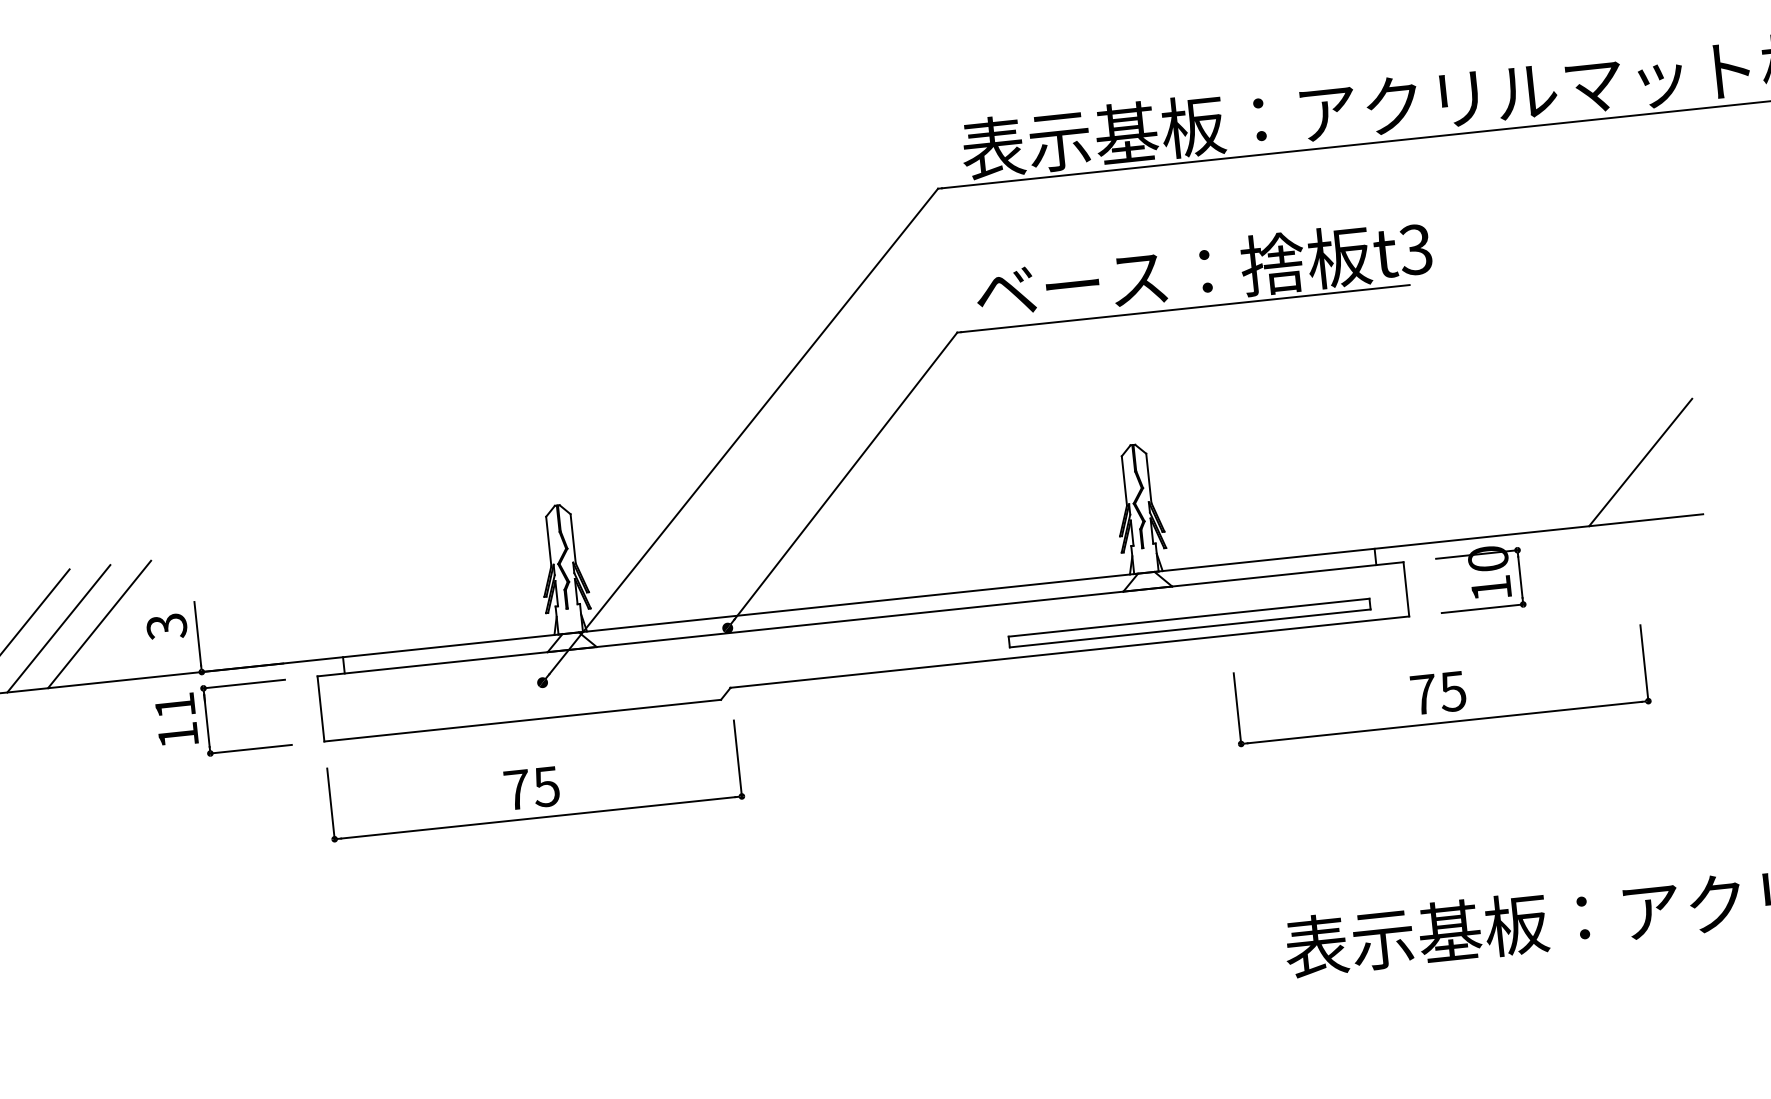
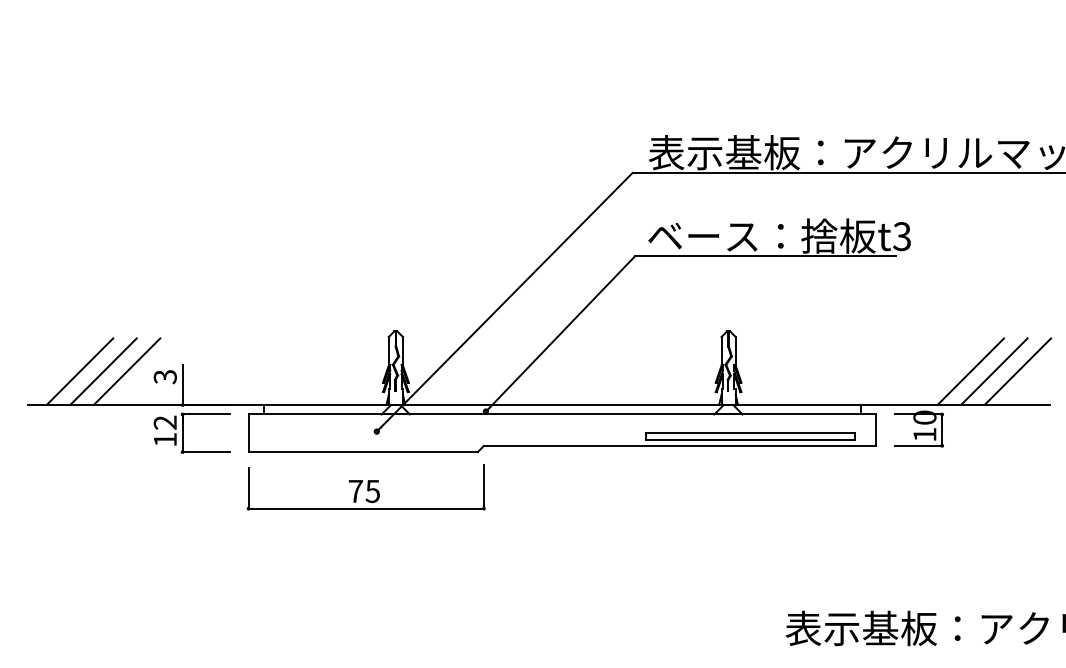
line: (1600, 466) -> (994, 371), added
line: (1558, 470) -> (970, 371), added
part: (1439, 686) -> (889, 487), removed
text: (173, 705) -> (164, 422), 11 -> 12

